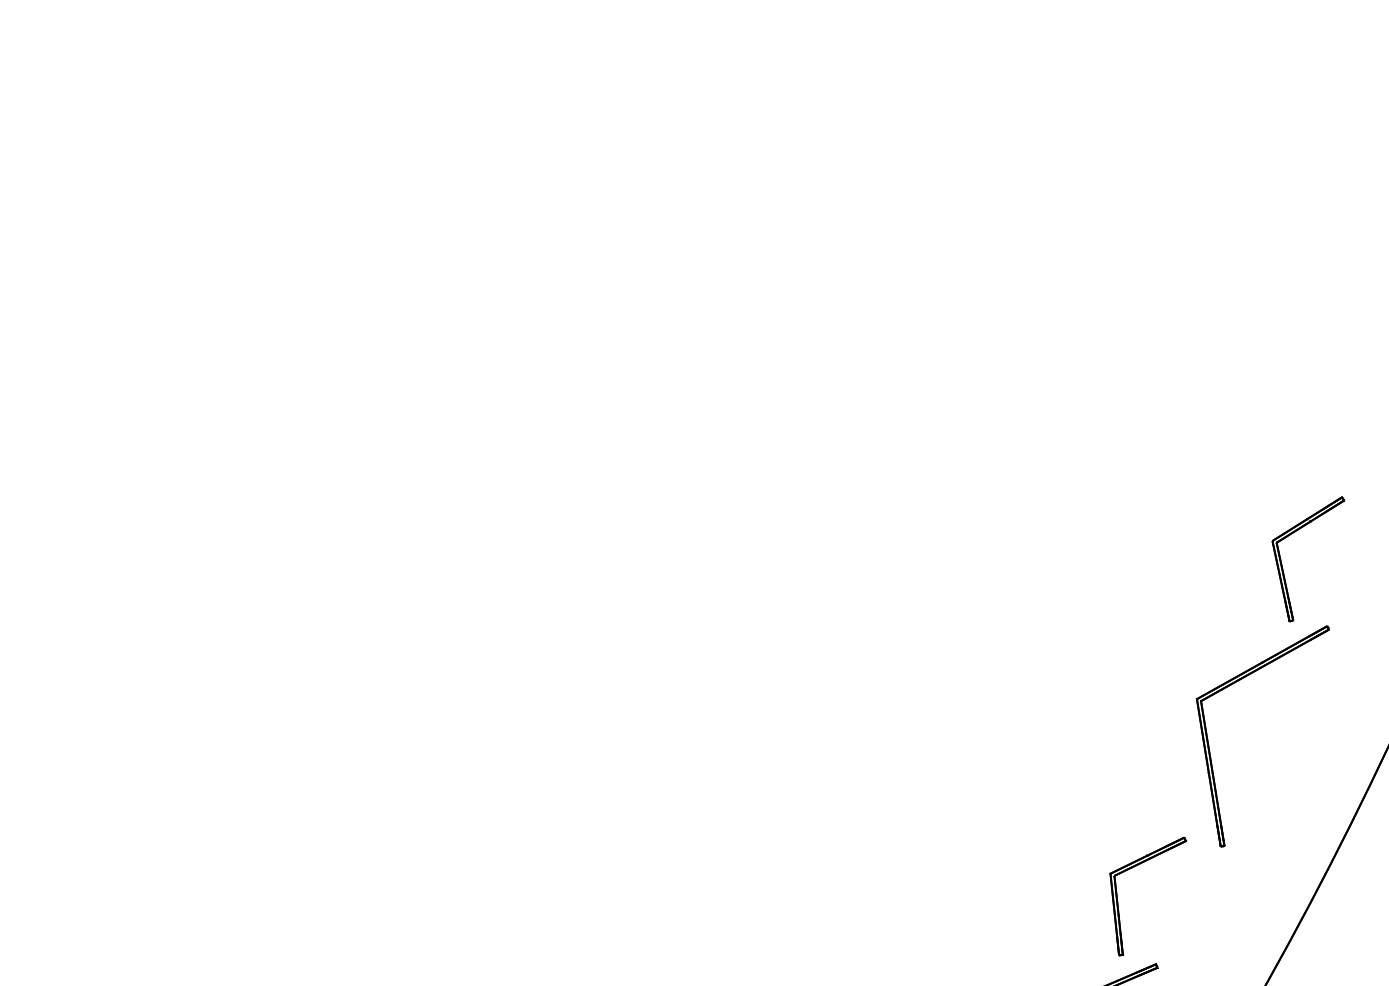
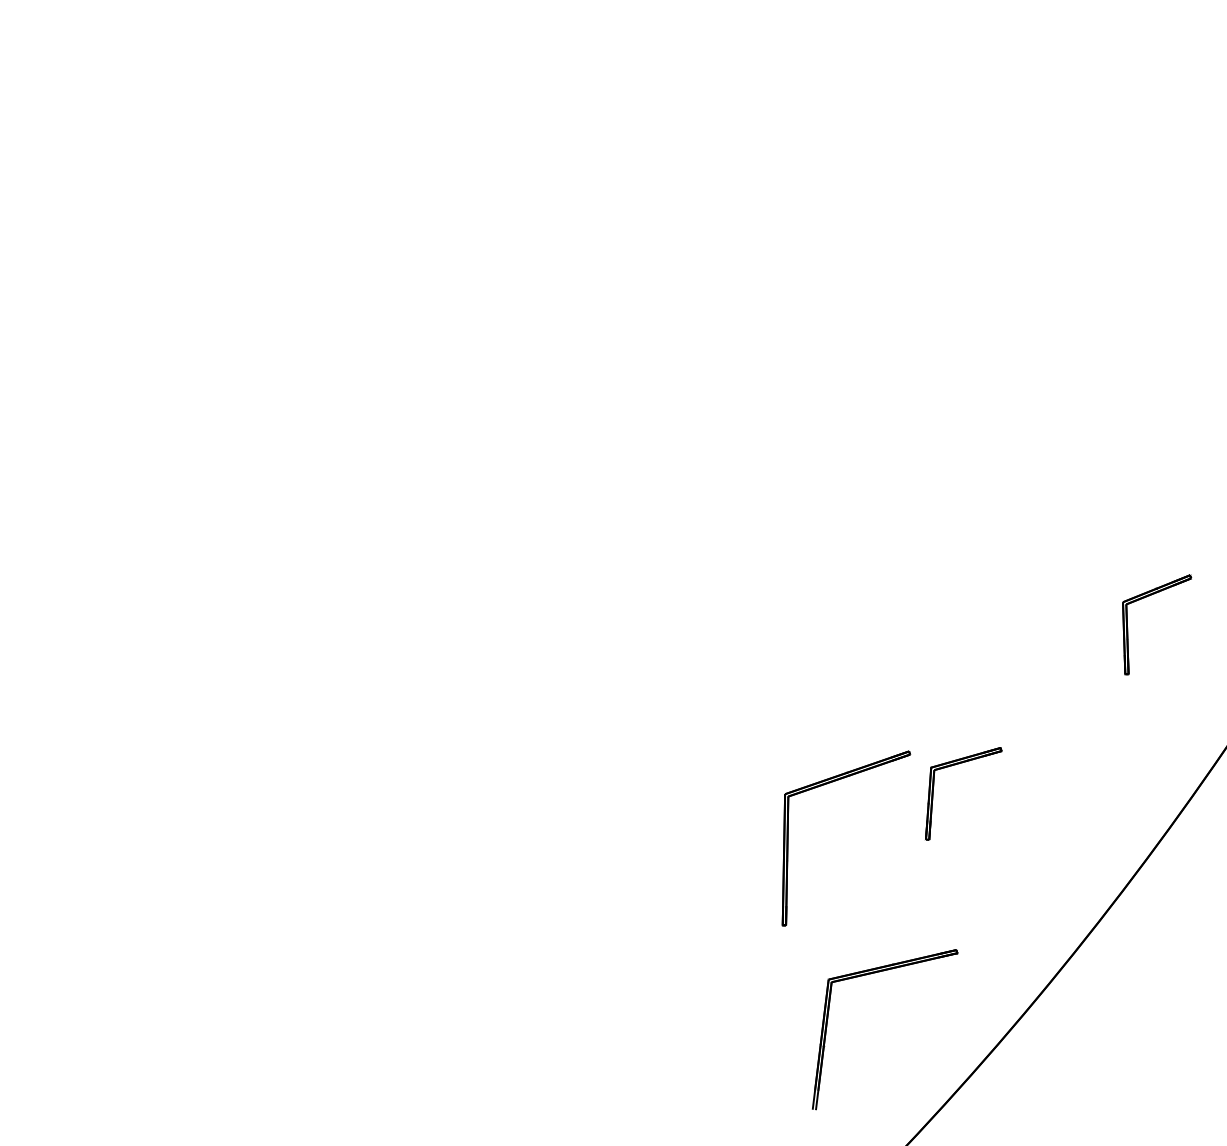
part: (1242, 679) -> (827, 784), moved
part: (1137, 866) -> (955, 765), moved

